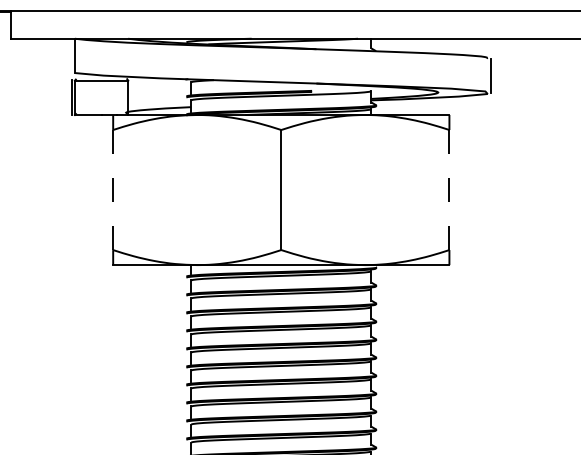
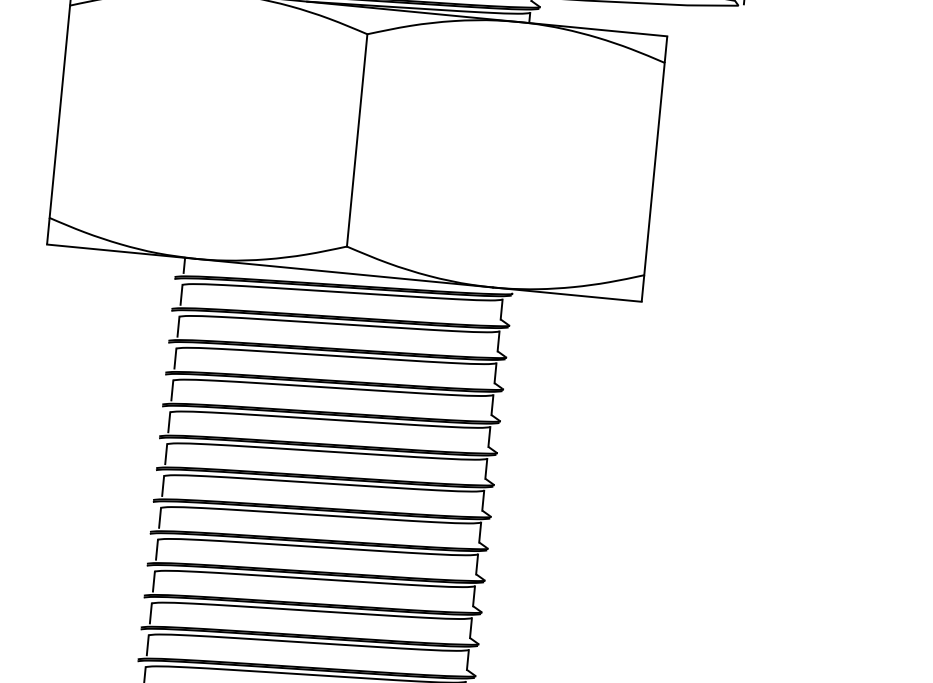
line: (113, 190) -> (60, 112), dashed -> solid
line: (449, 190) -> (654, 169), dashed -> solid

